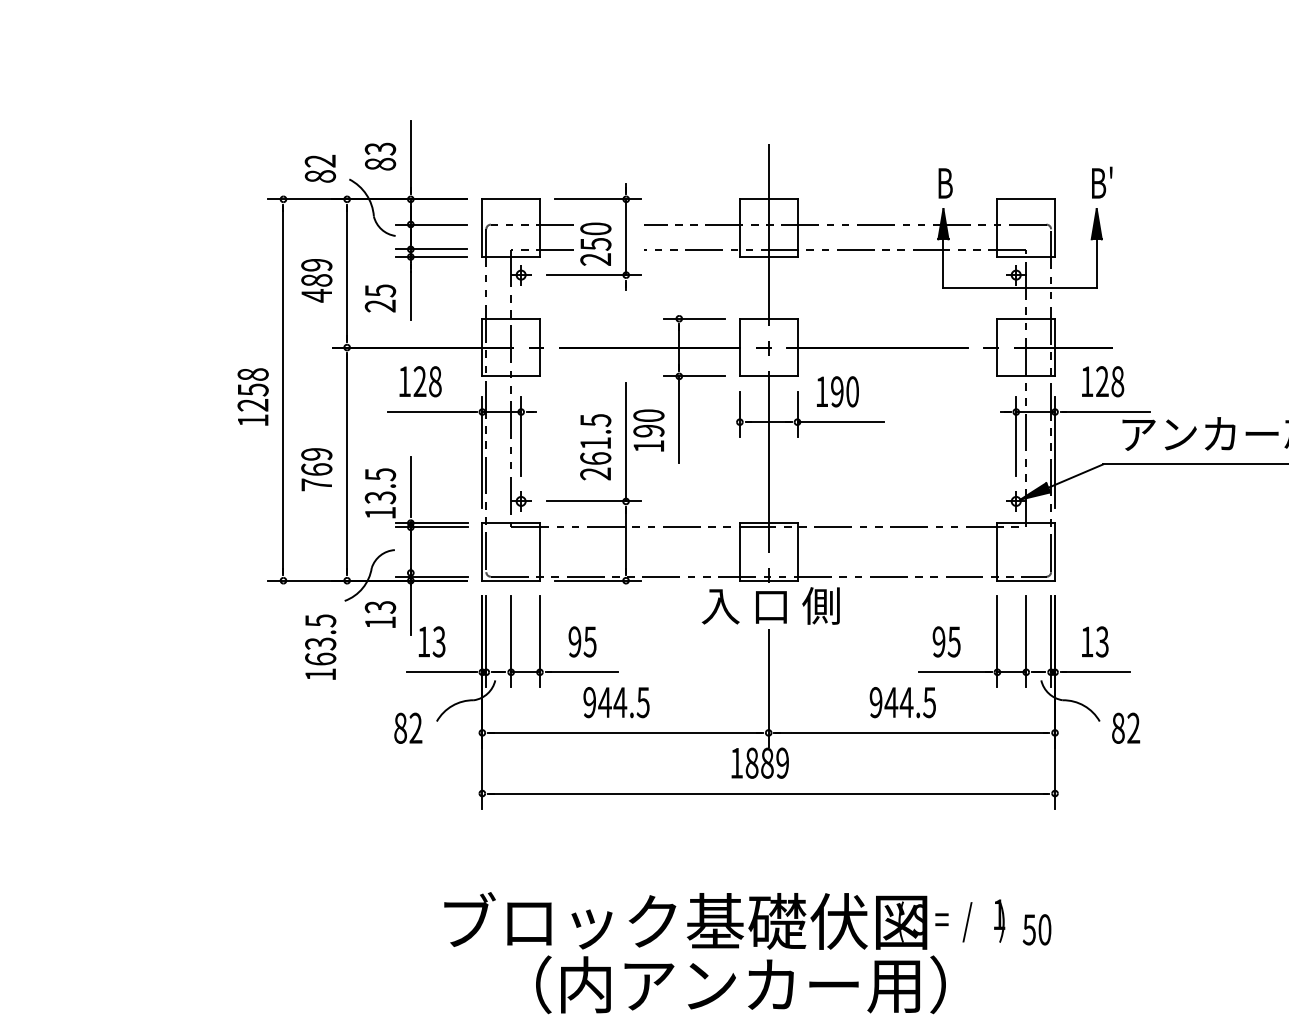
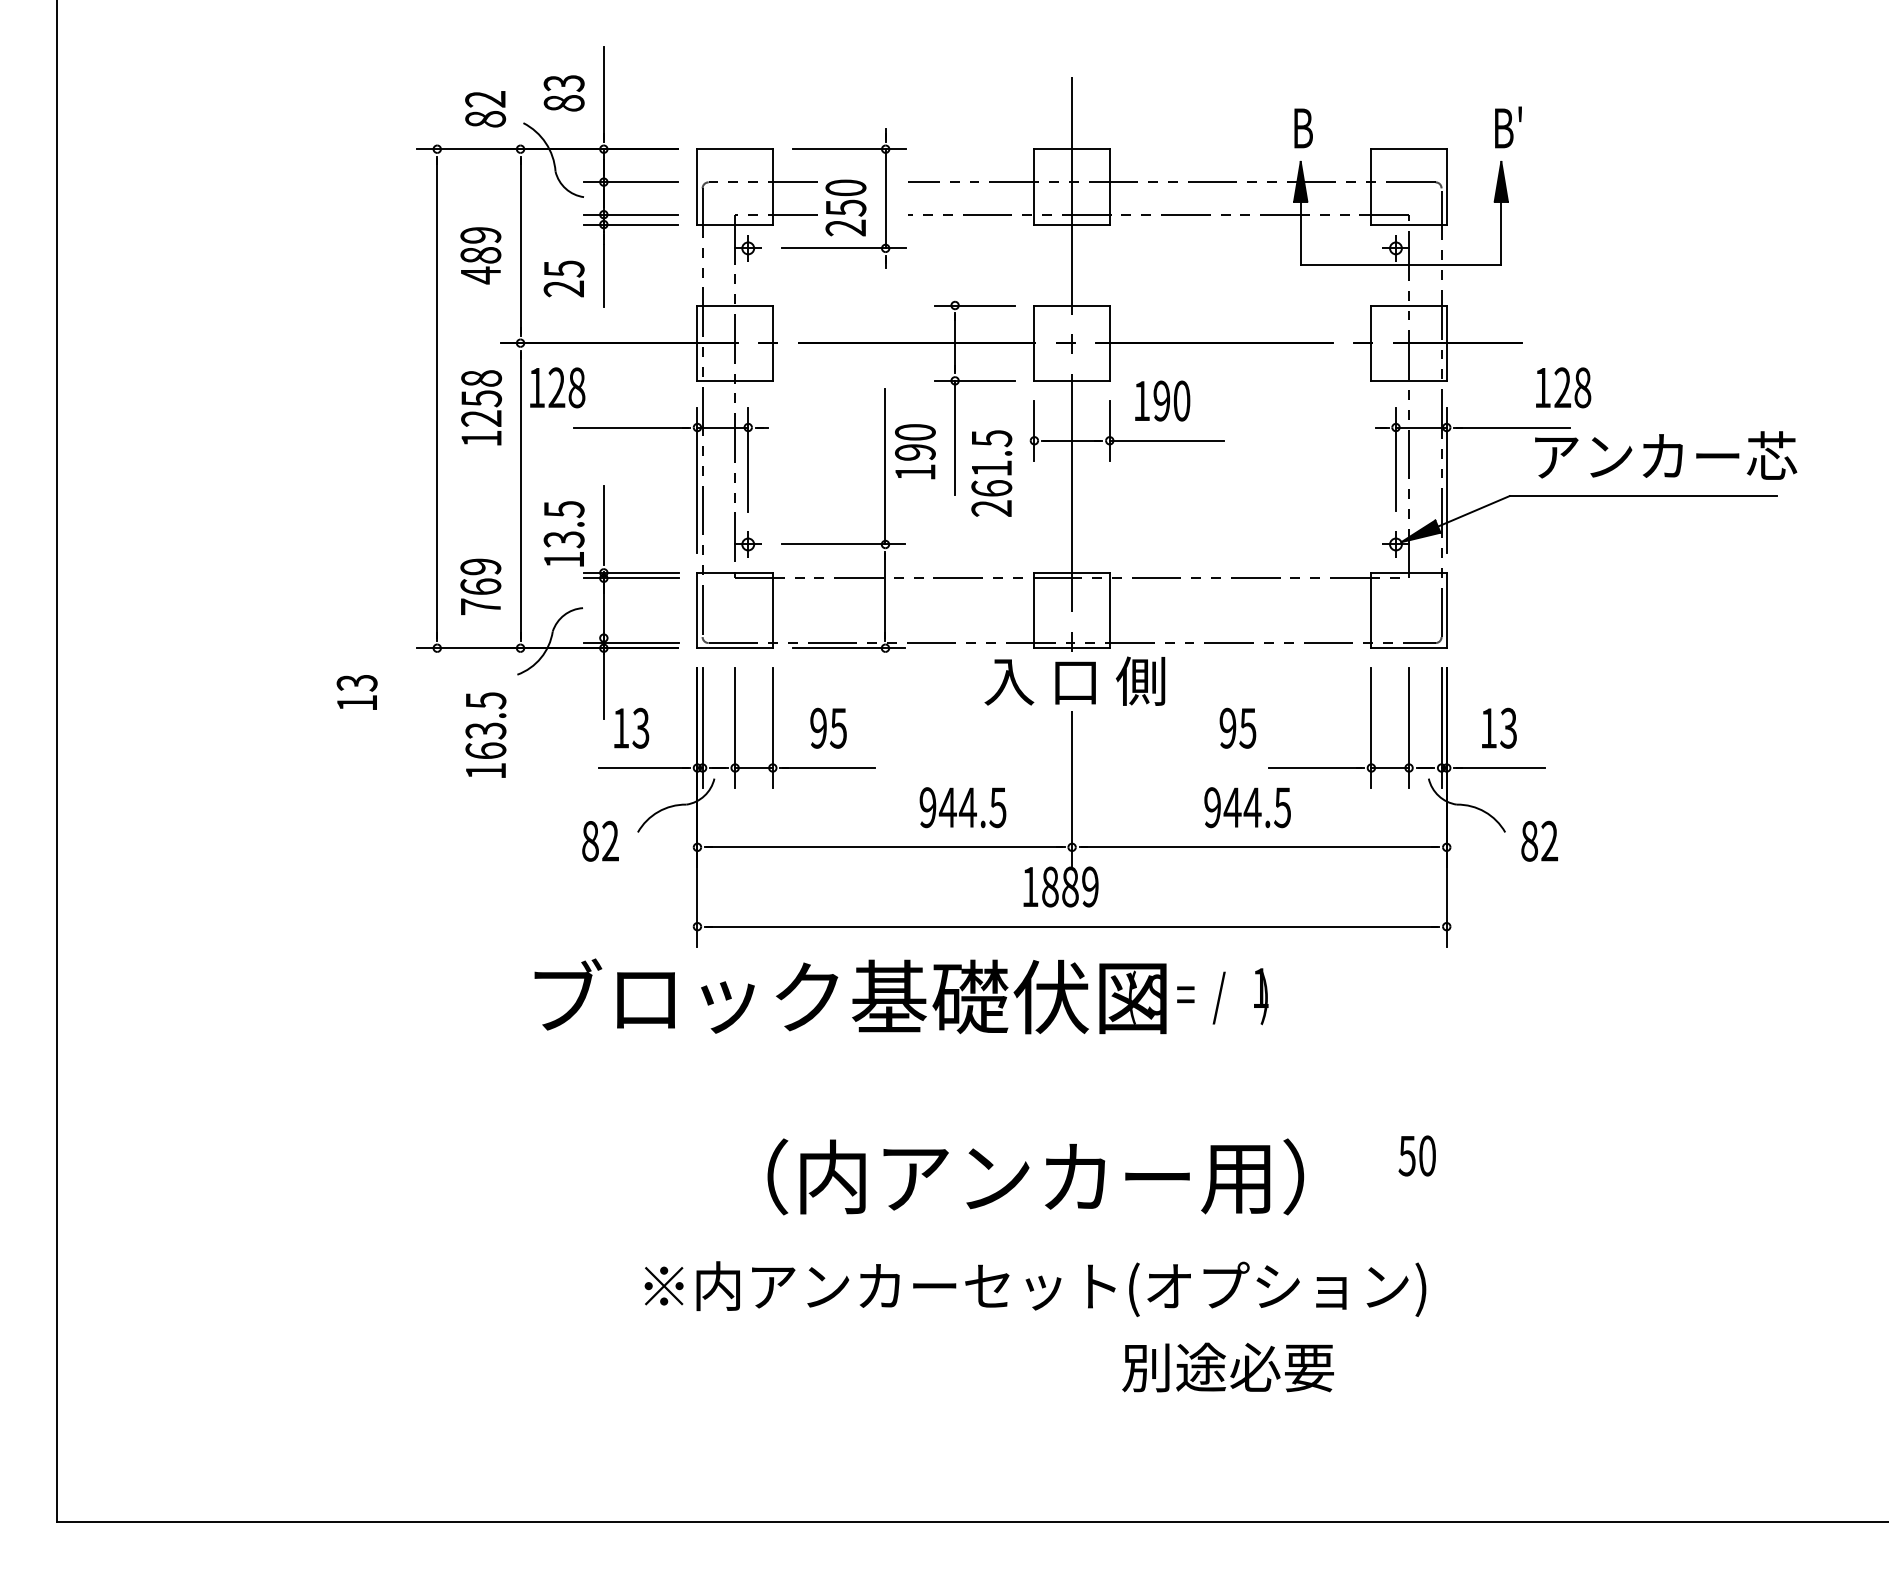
text: (420, 381) -> (557, 387), moved
text: (1102, 381) -> (1563, 387), moved
text: (253, 396) -> (481, 407), moved
text: (595, 447) -> (991, 473), moved
text: (316, 469) -> (480, 586), moved
text: (379, 614) -> (356, 692), moved
text: (946, 641) -> (1237, 727), moved
text: (616, 702) -> (962, 807), moved
text: (724, 921) -> (901, 996), moved
text: (1036, 929) -> (1416, 1155), moved

